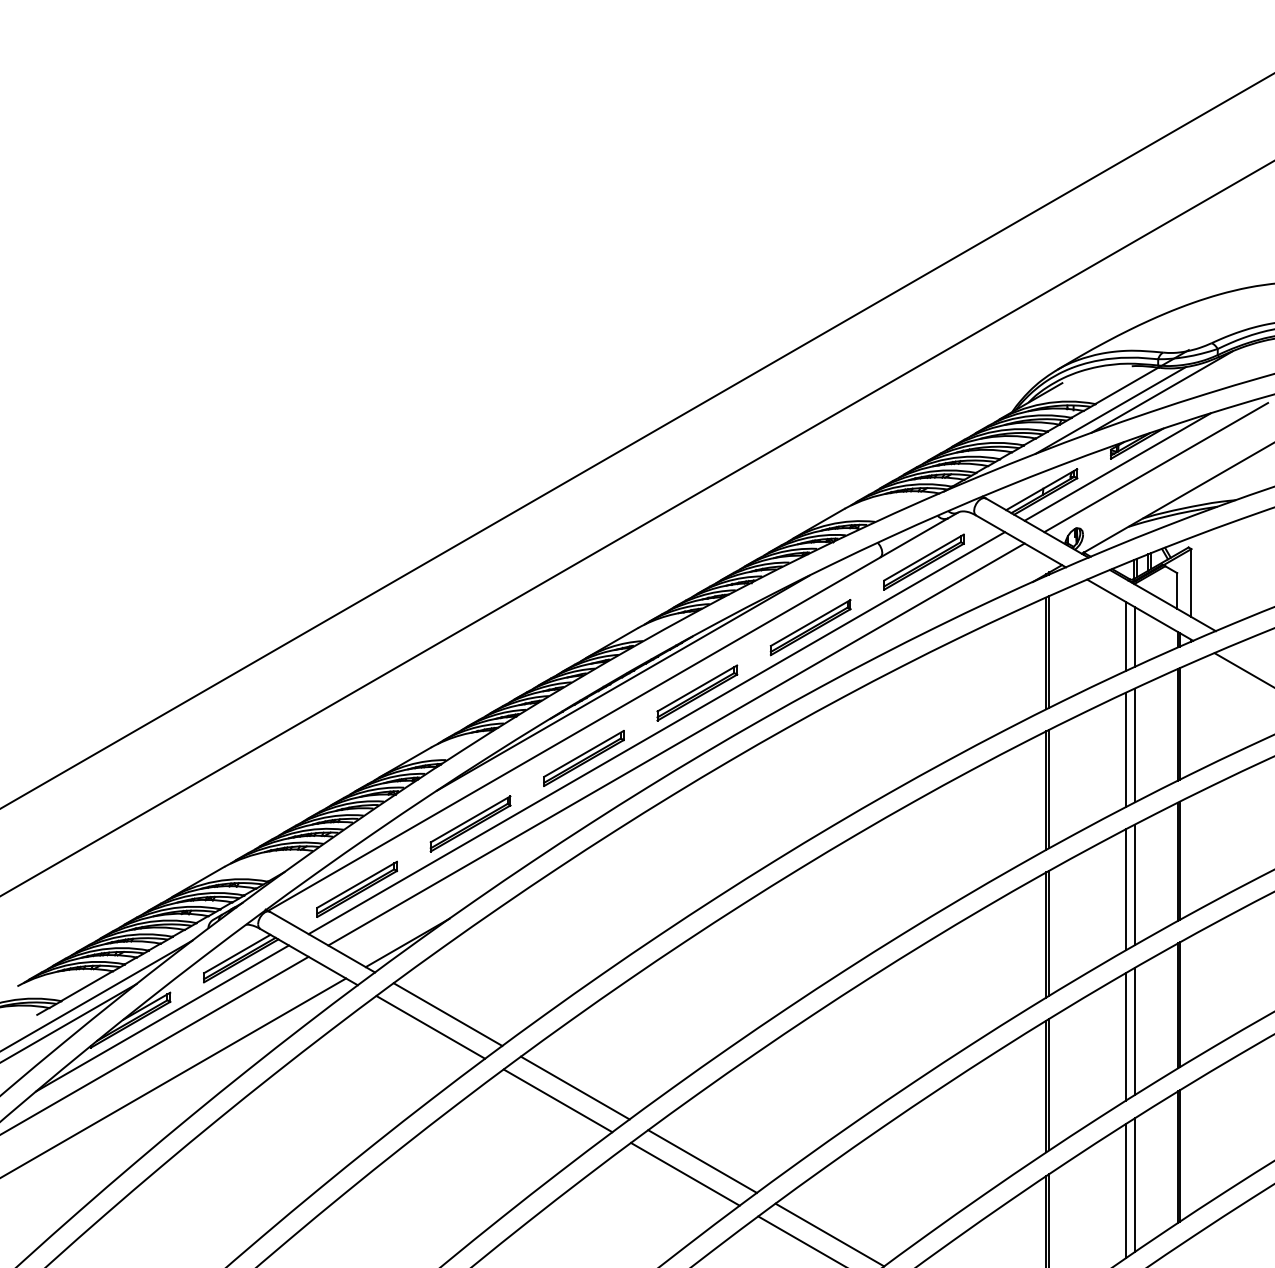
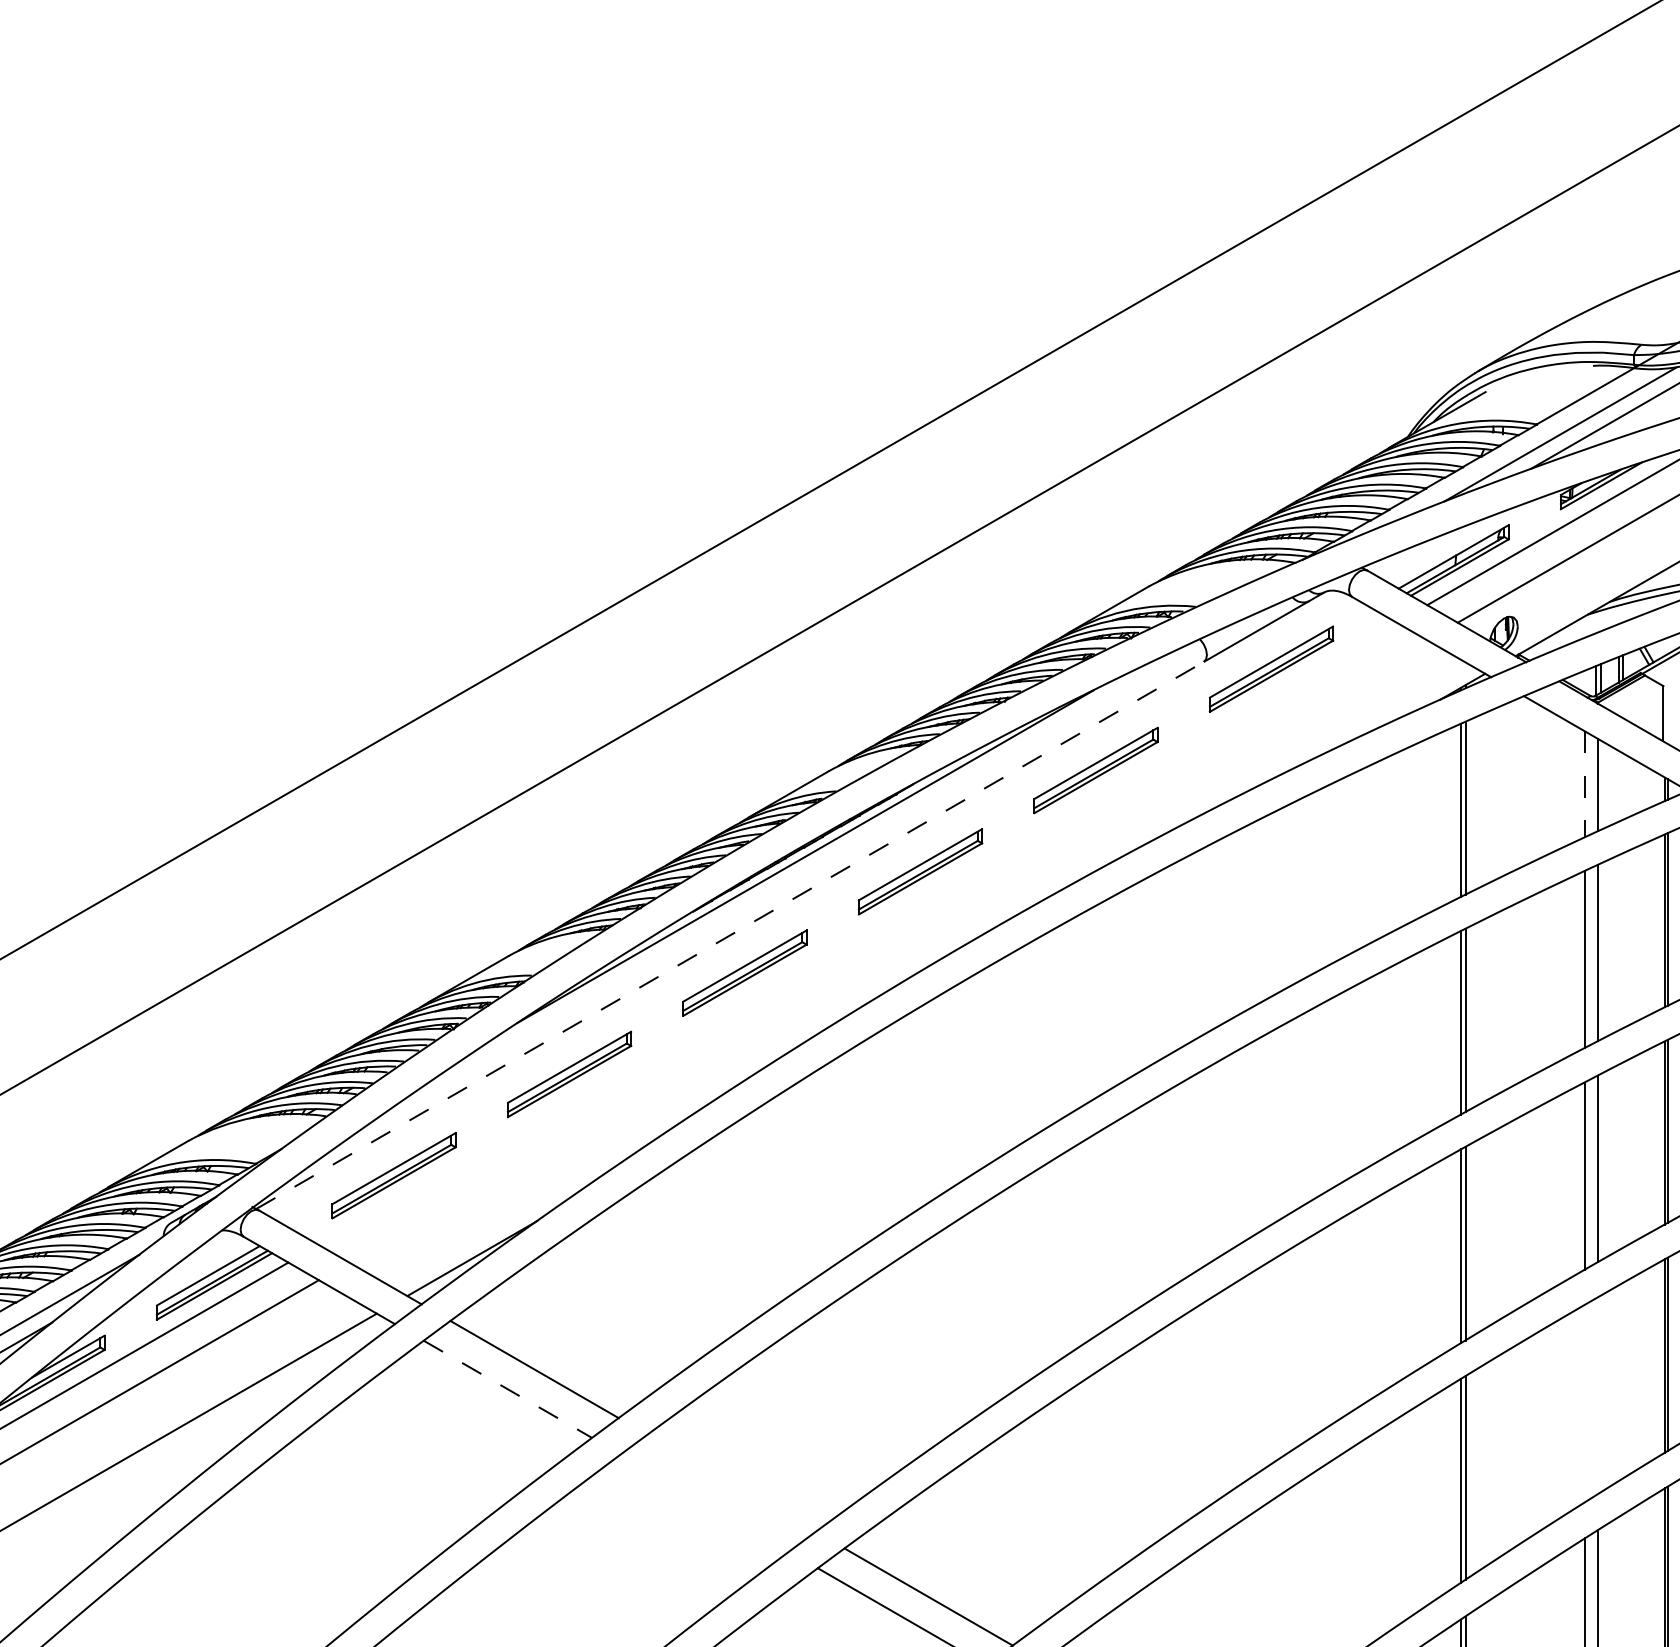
line: (1126, 637) -> (1584, 785), solid -> dashed
line: (574, 733) -> (730, 934), solid -> dashed
line: (656, 733) -> (857, 934), removed
line: (676, 744) -> (888, 951), removed
line: (430, 1027) -> (507, 1389), solid -> dashed
line: (1134, 1031) -> (1597, 1395), removed
line: (1126, 1036) -> (1584, 1403), removed
line: (574, 1087) -> (730, 1482), removed
line: (557, 1100) -> (704, 1502), removed

